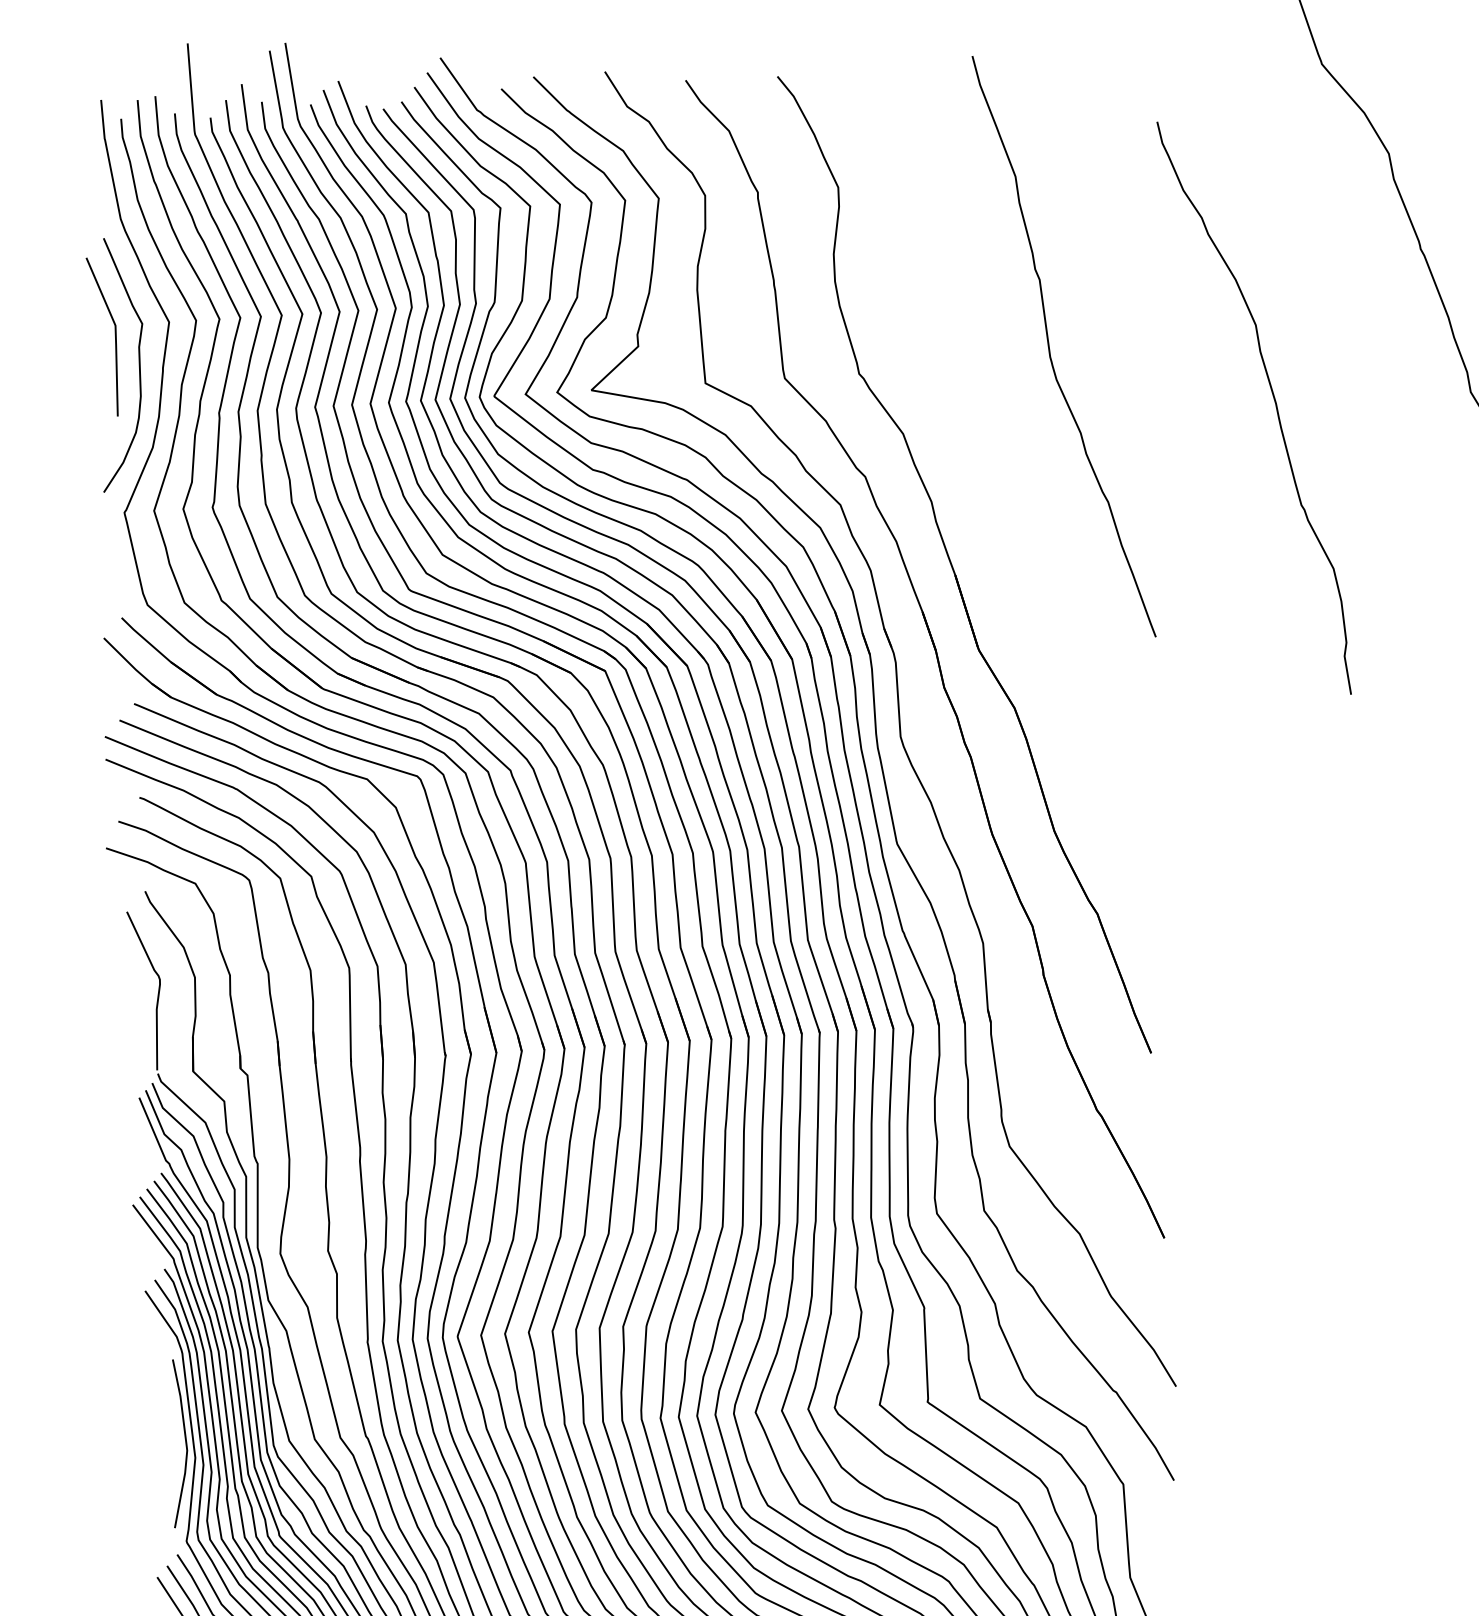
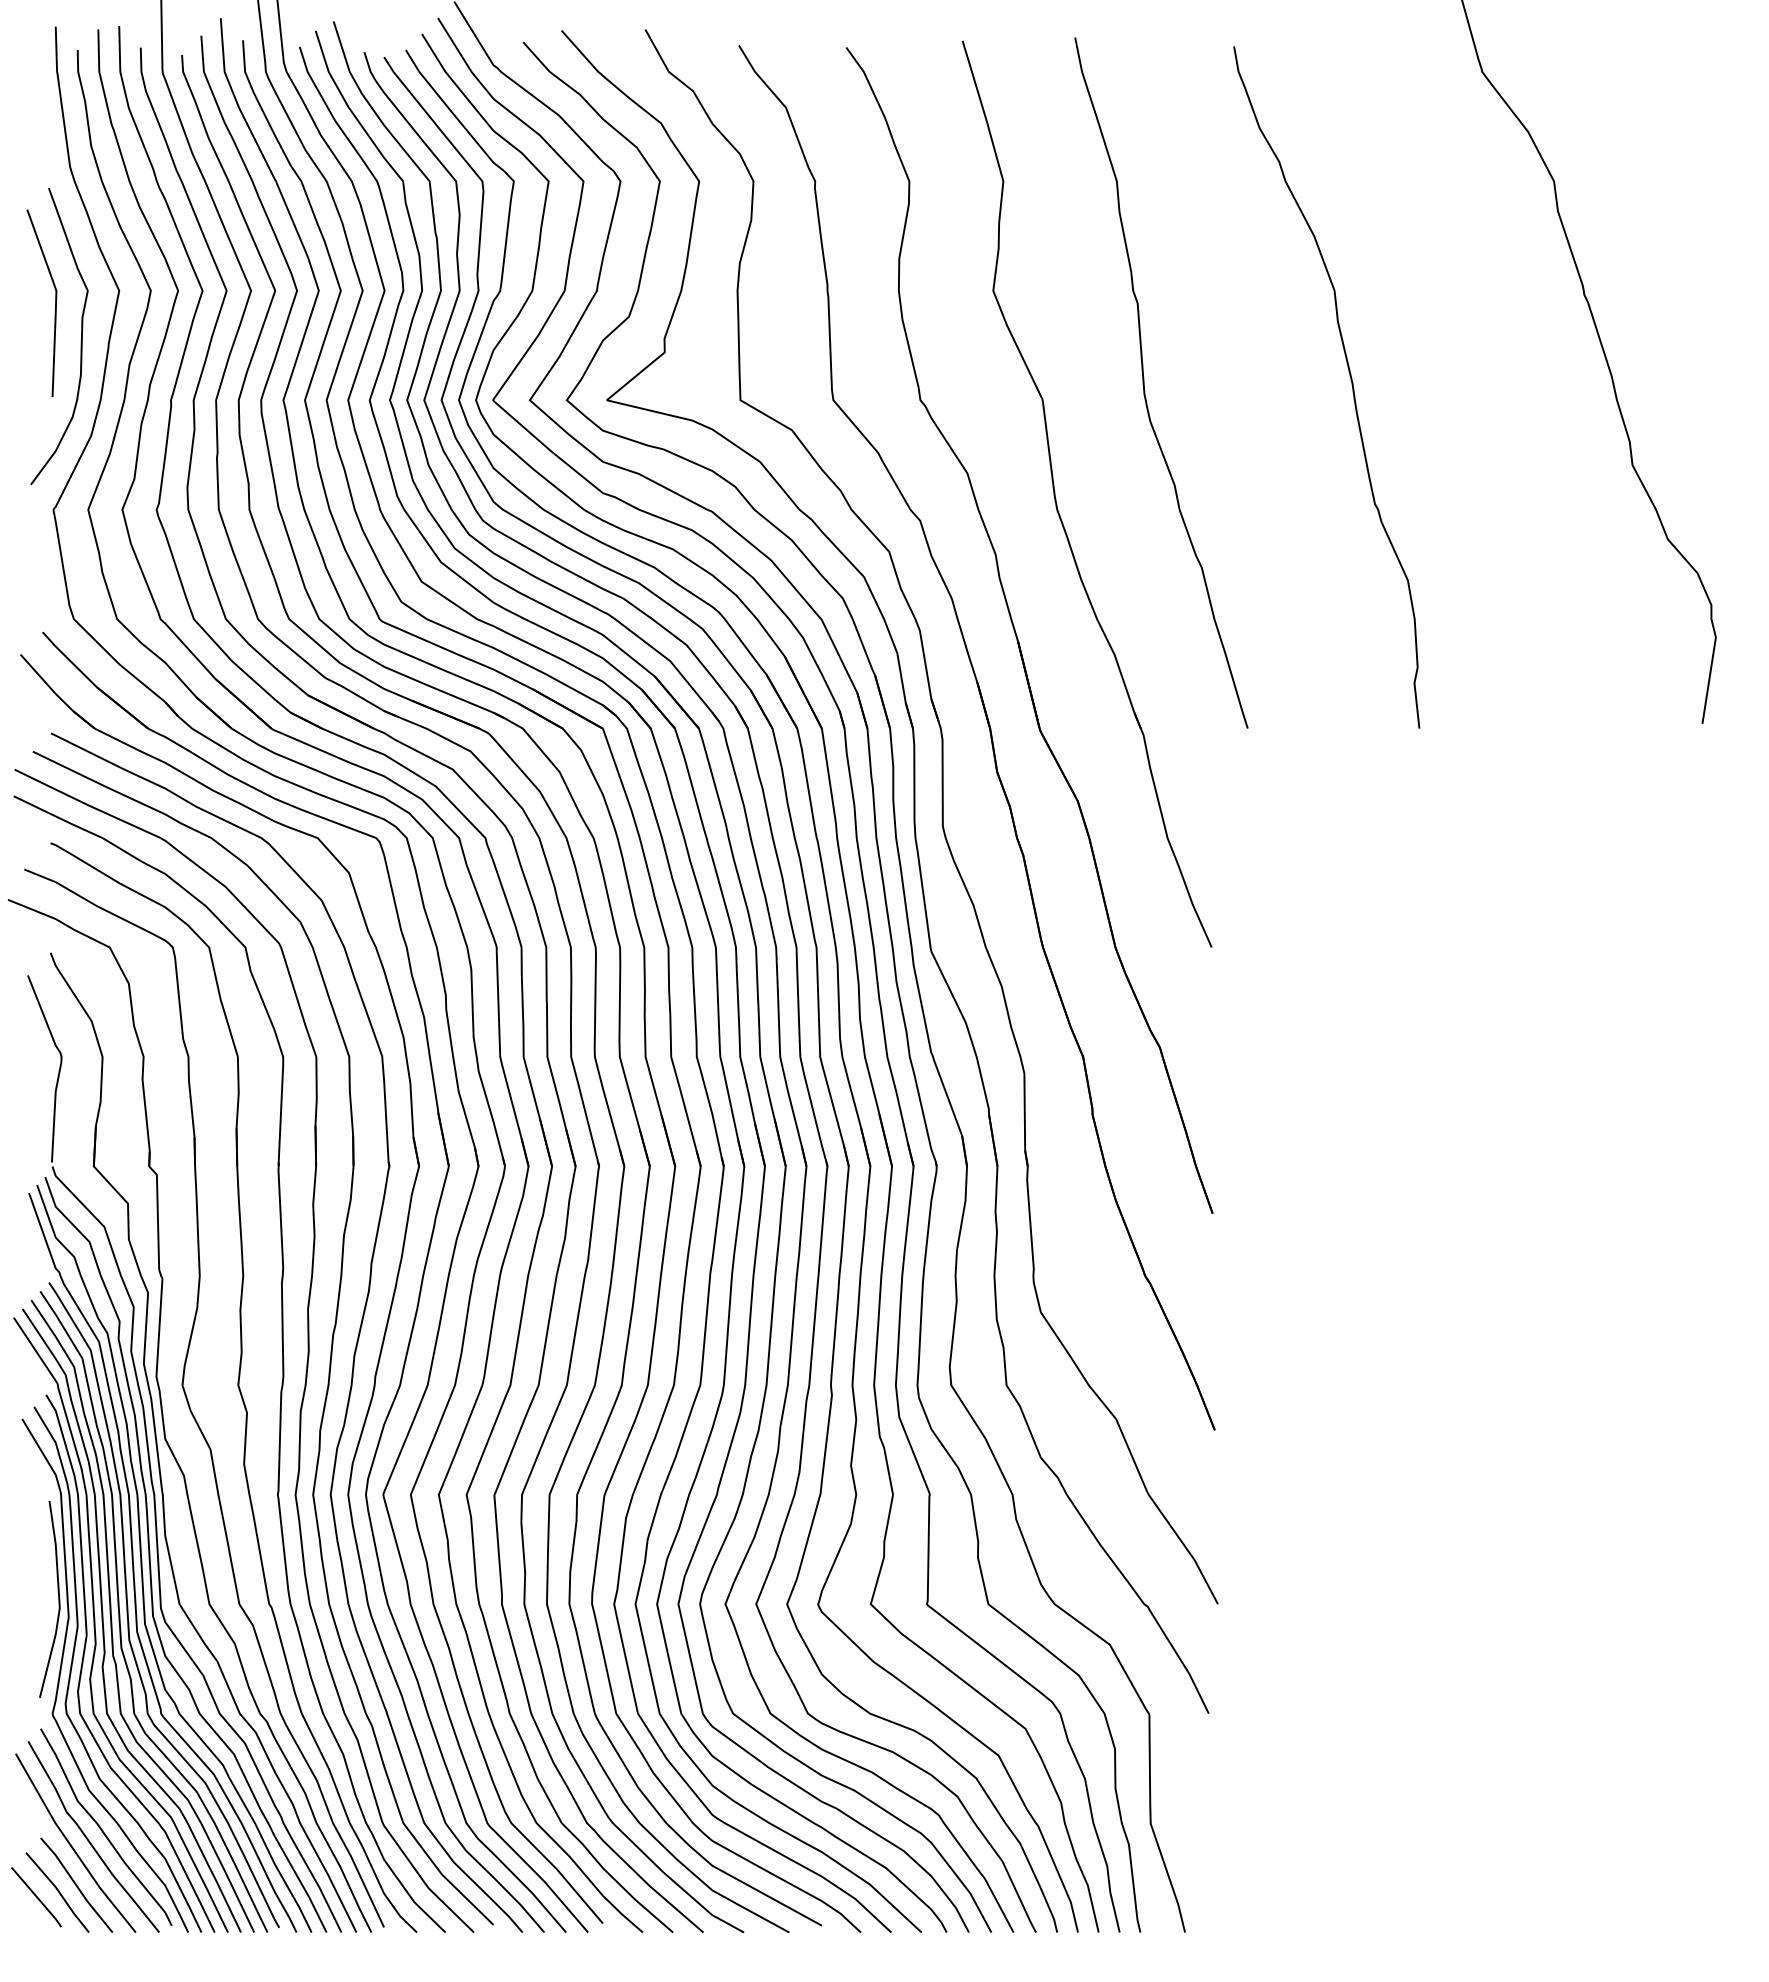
curve: (1274, 401) -> (1350, 380), moved
part: (980, 450) -> (1056, 498), added

